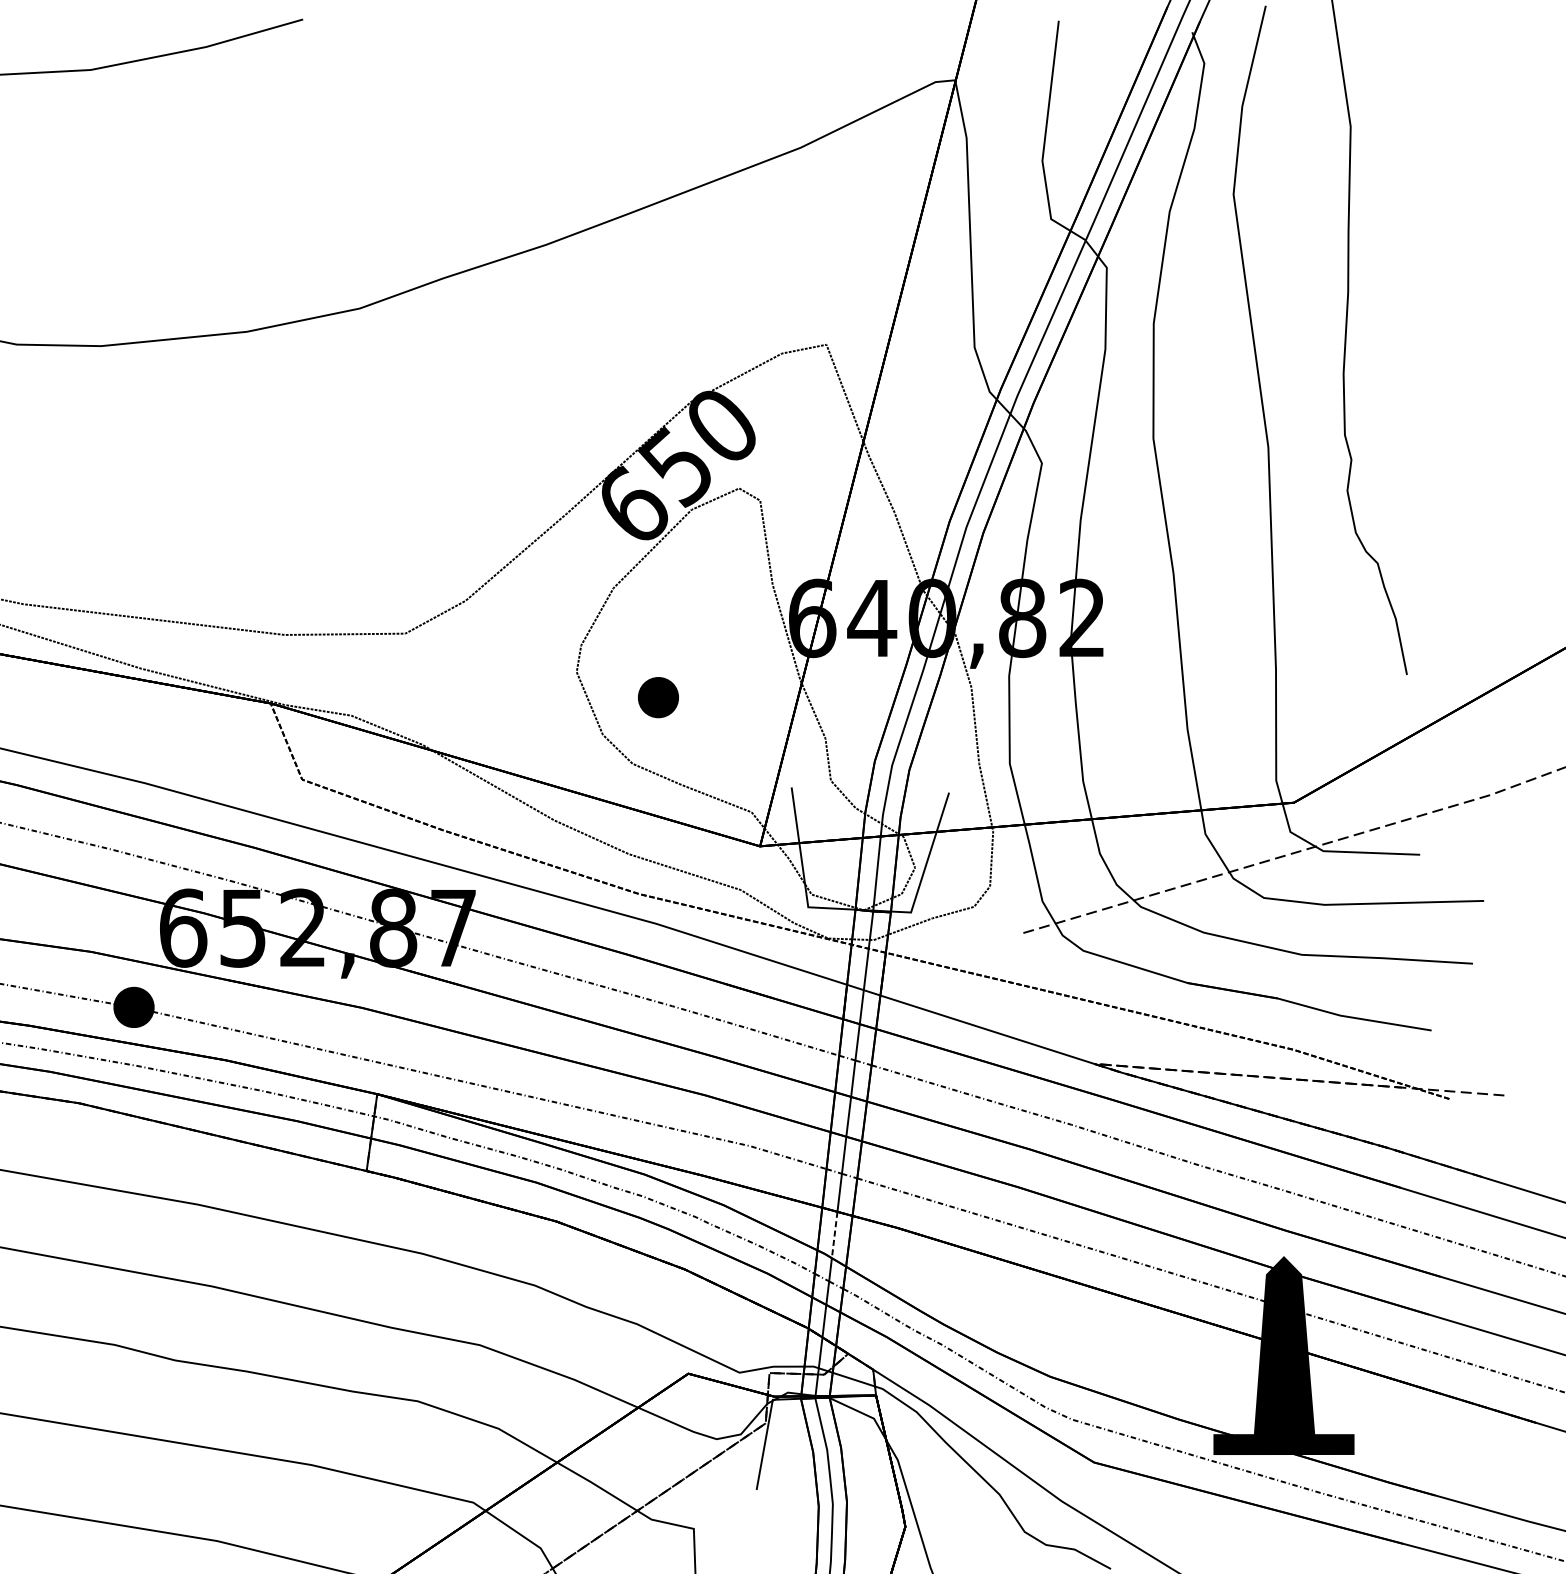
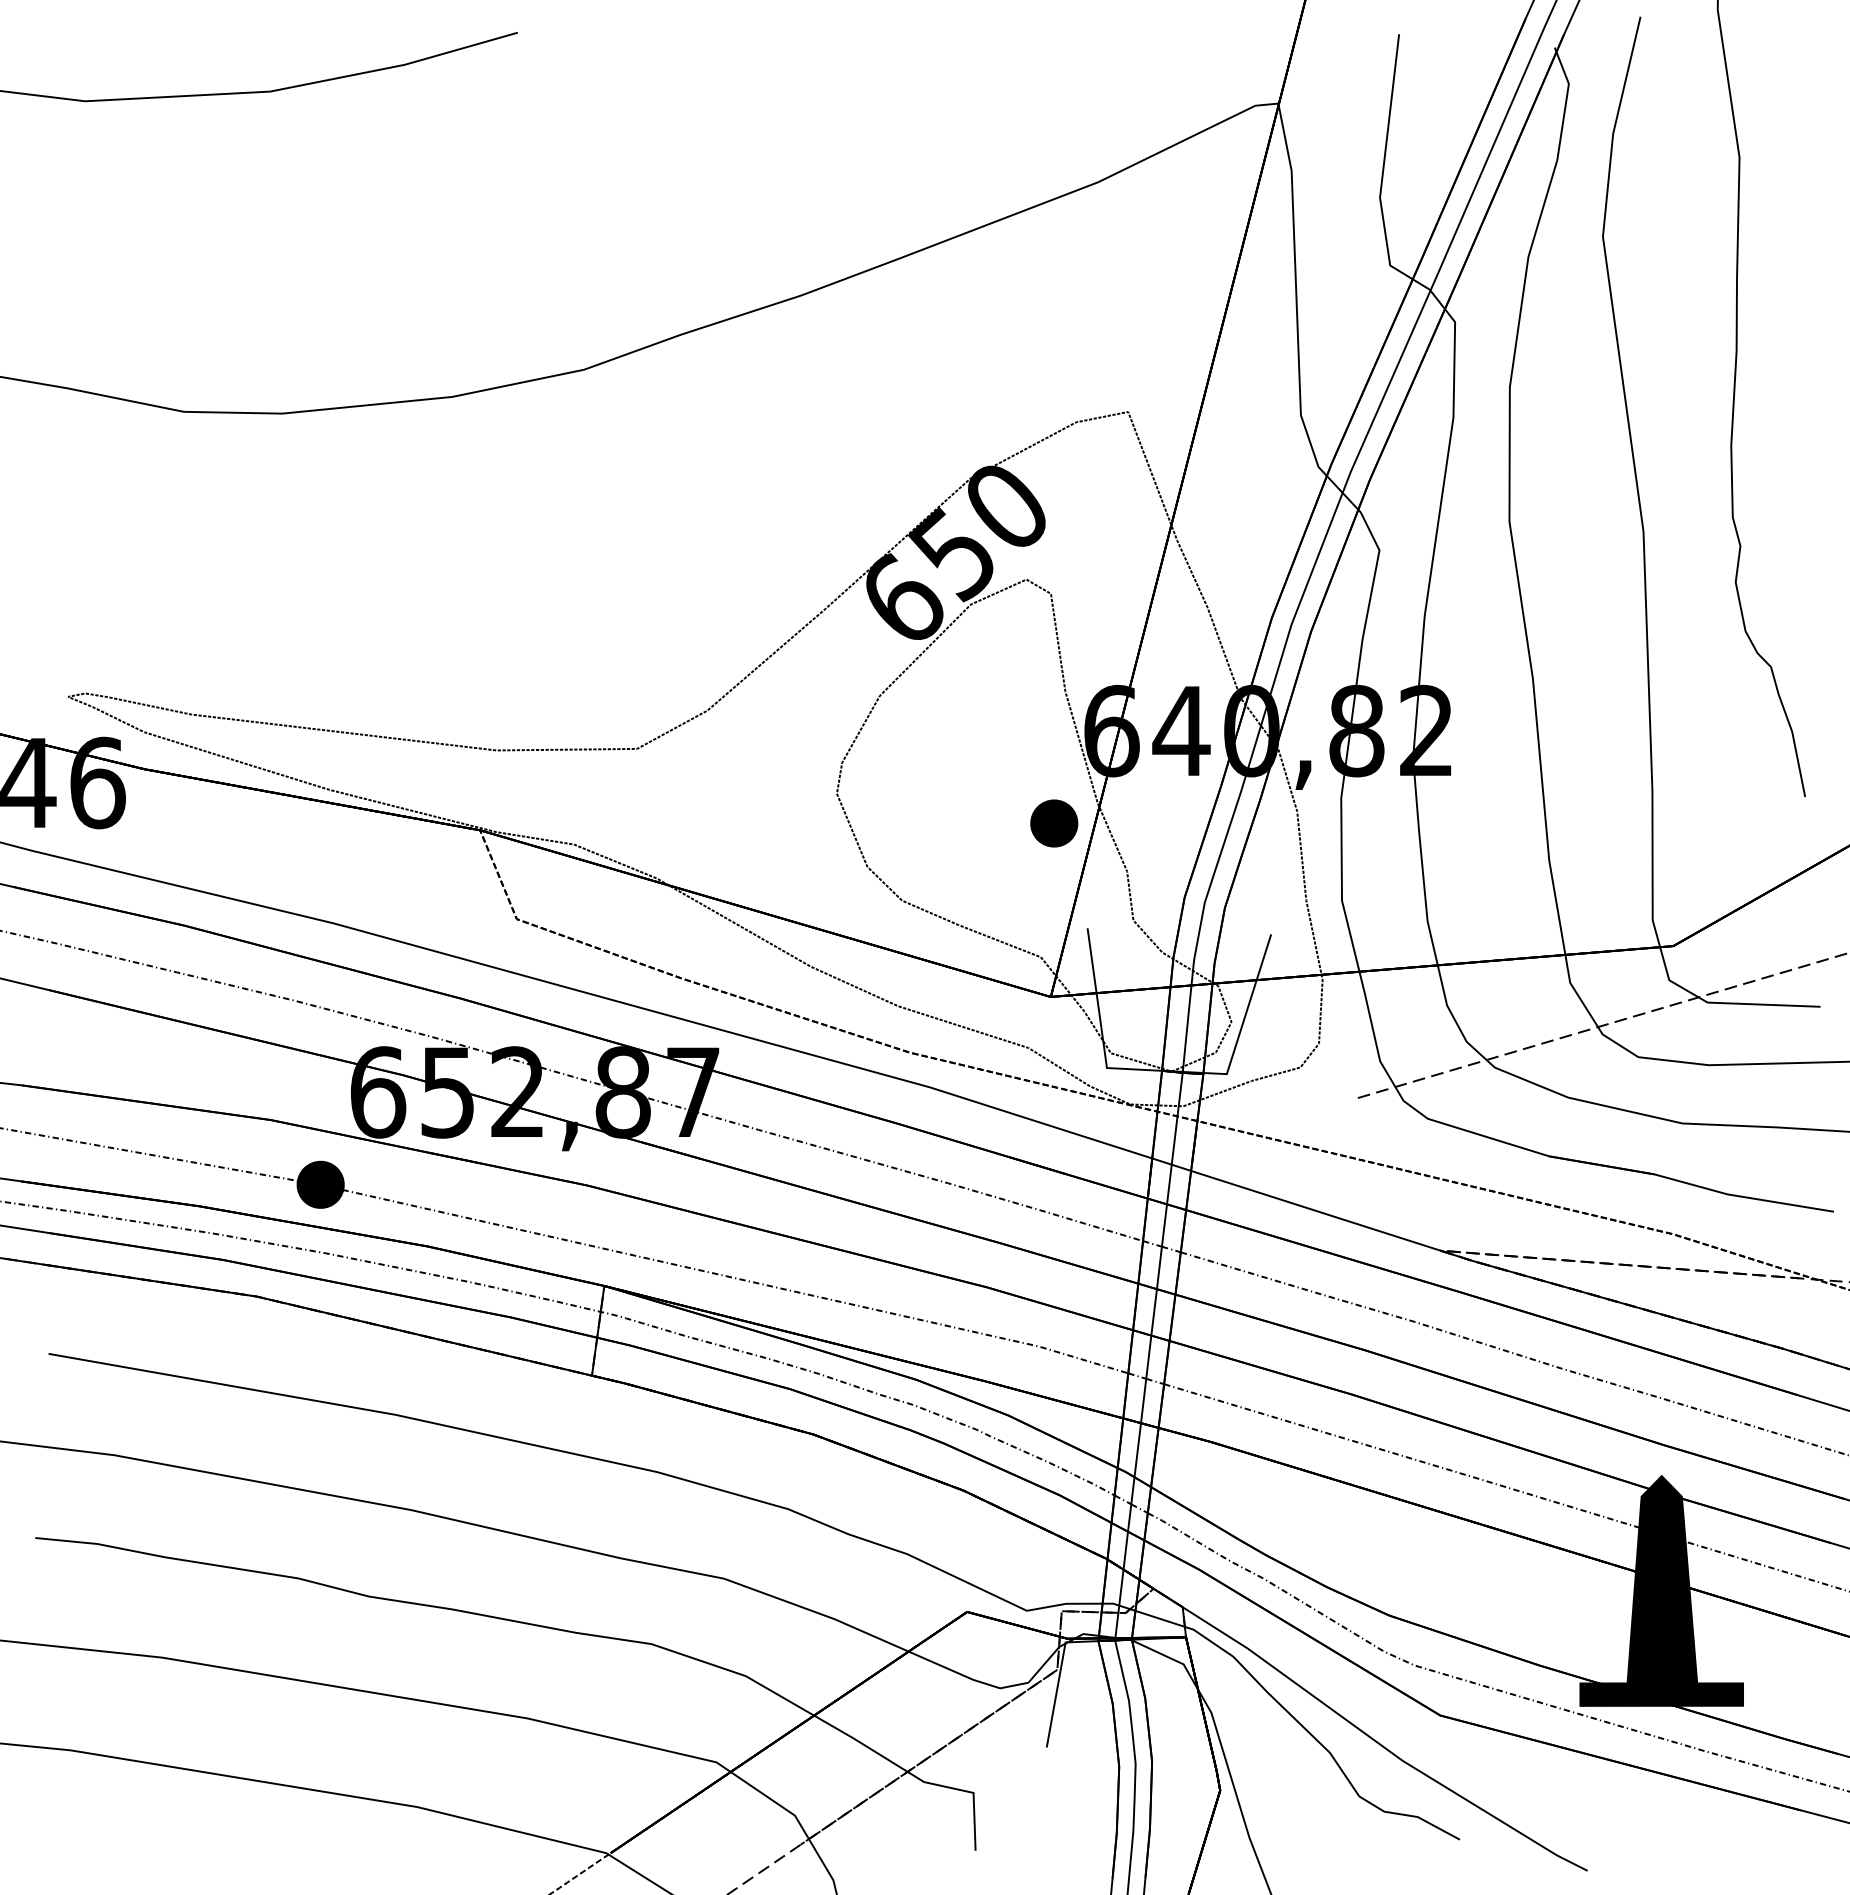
part: (658, 697) -> (1054, 823), moved
line: (834, 1235) -> (1137, 1450), dashed -> solid

